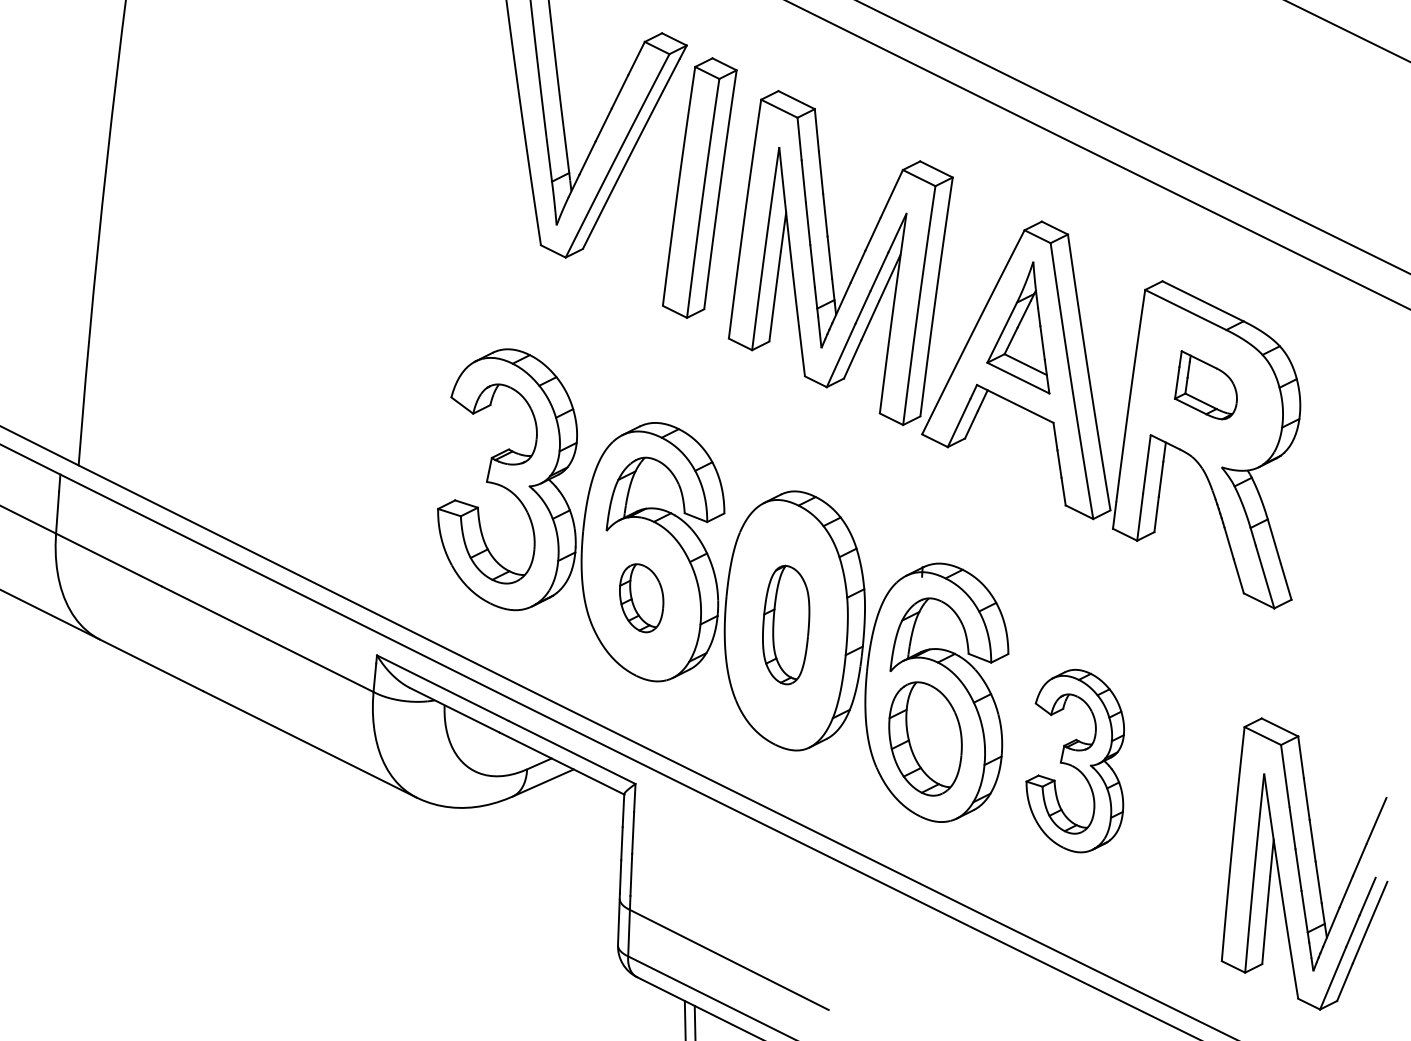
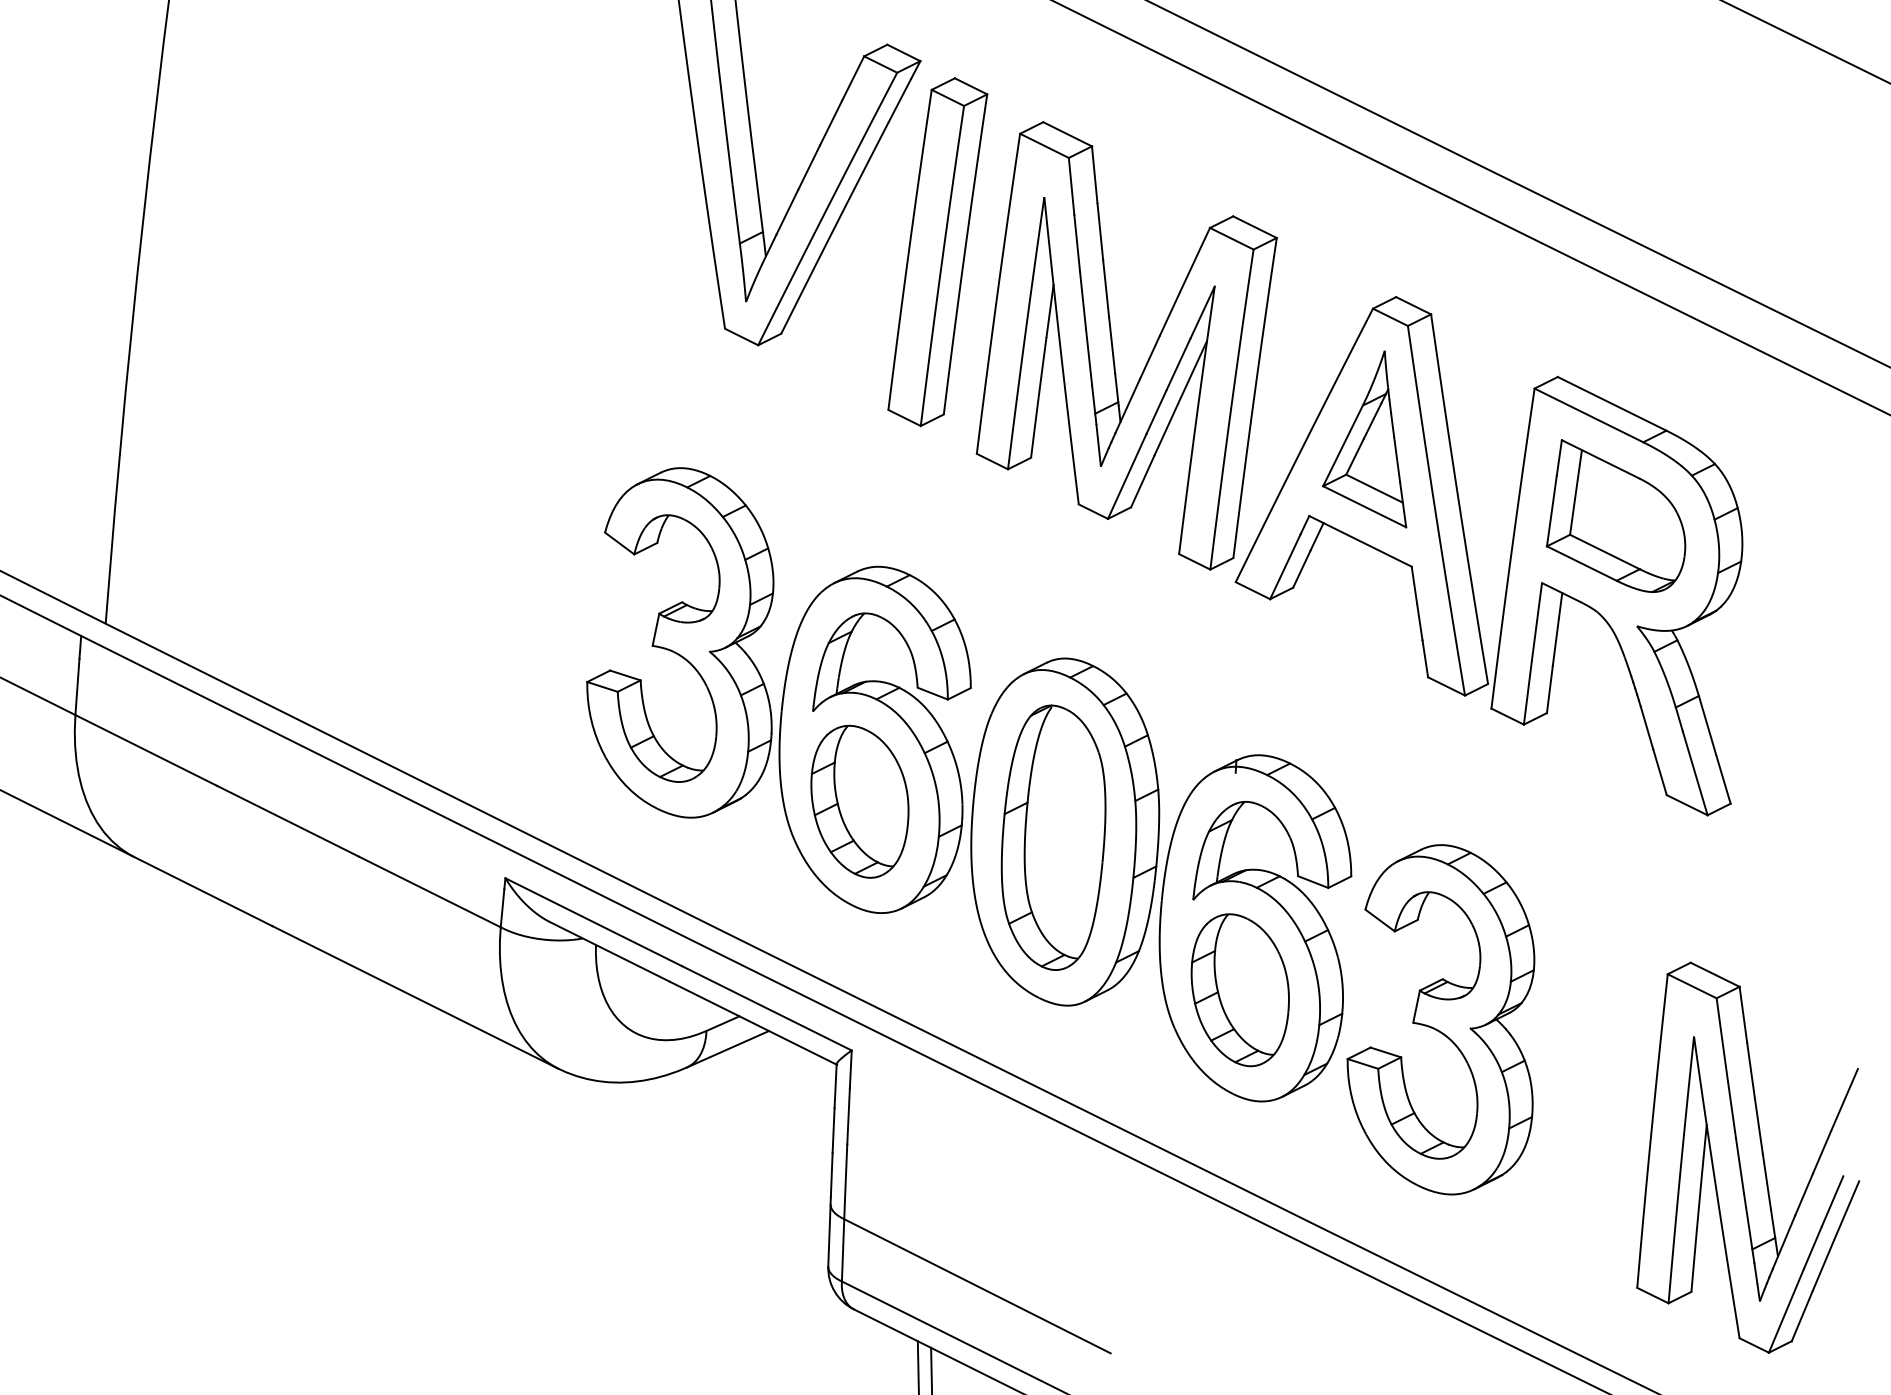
part: (1205, 385) -> (1615, 516), size x1.67
part: (641, 598) -> (859, 801), size x1.67
part: (786, 624) -> (1053, 837), size x1.67
part: (1074, 760) -> (1440, 1019), size x1.43

